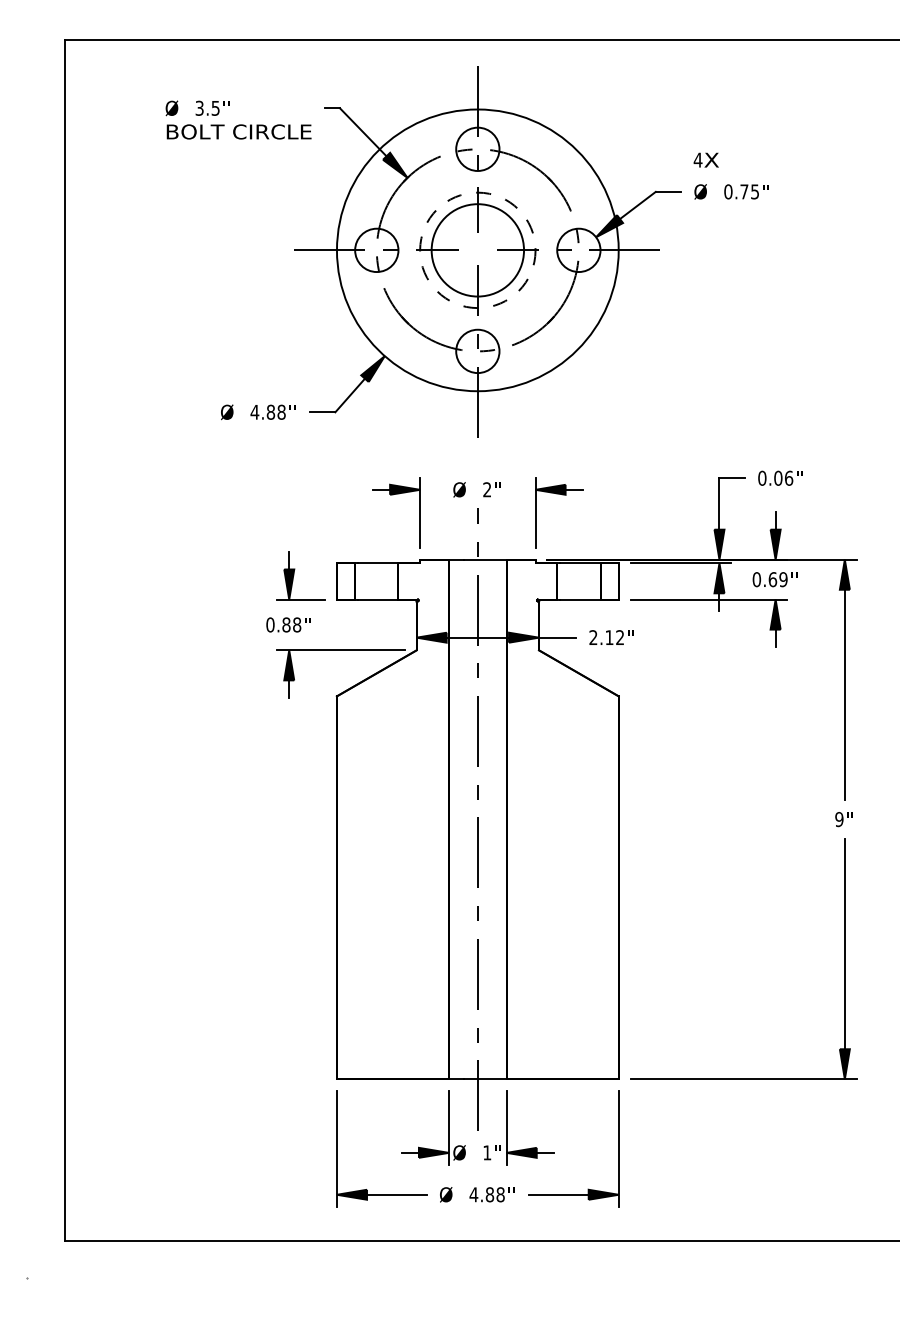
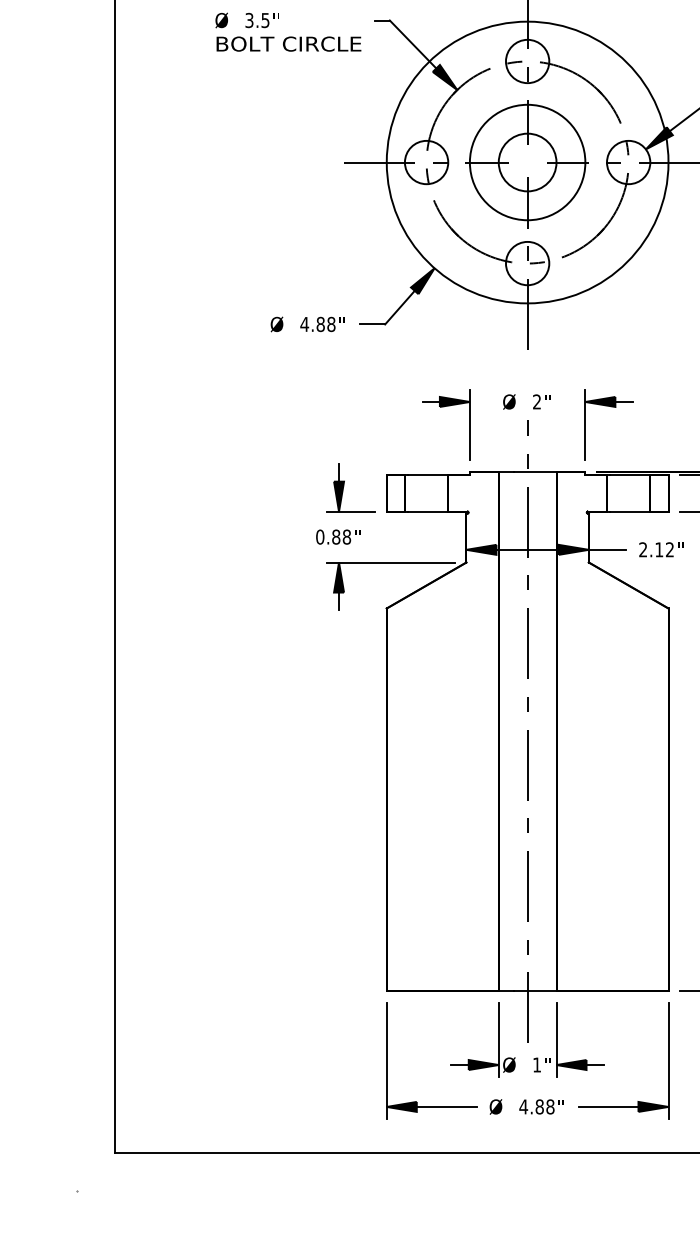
circle: (477, 250) -> (527, 162), dashed -> solid
circle: (477, 250) -> (527, 162), size x0.62

